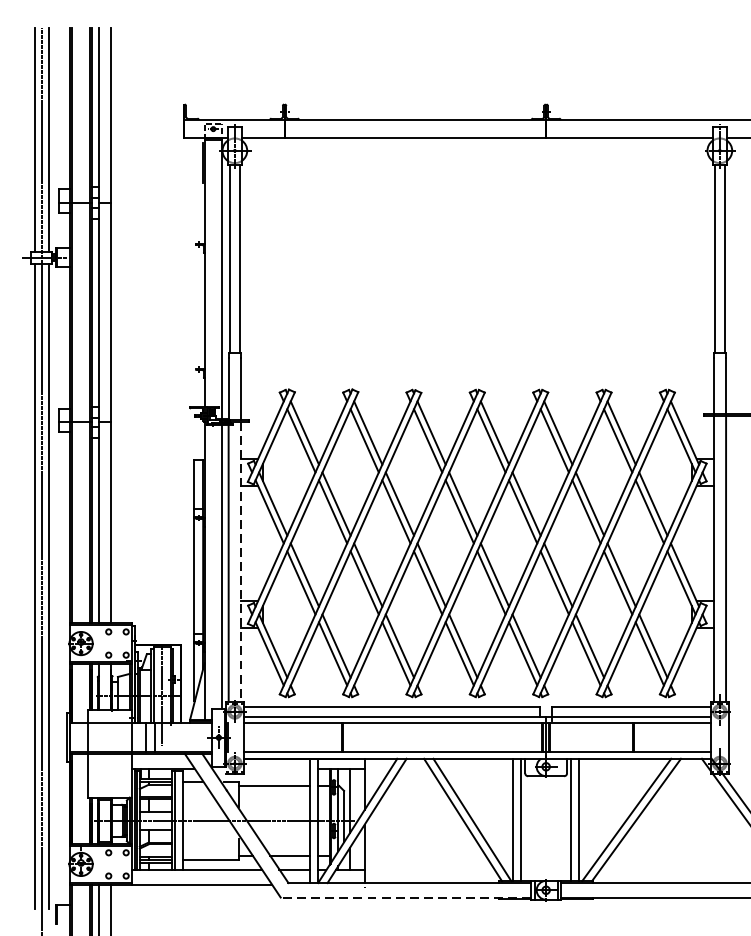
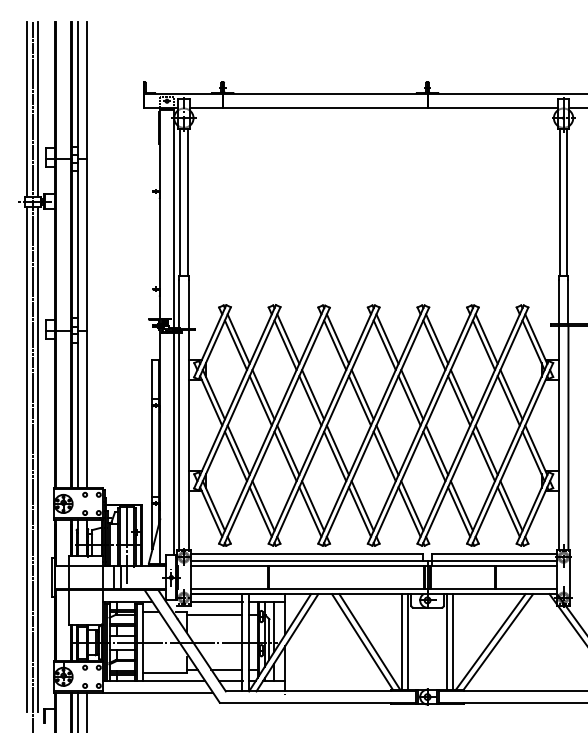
line: (240, 561) -> (188, 439), dashed -> solid
line: (276, 768) -> (216, 601), added
line: (405, 897) -> (317, 702), dashed -> solid

